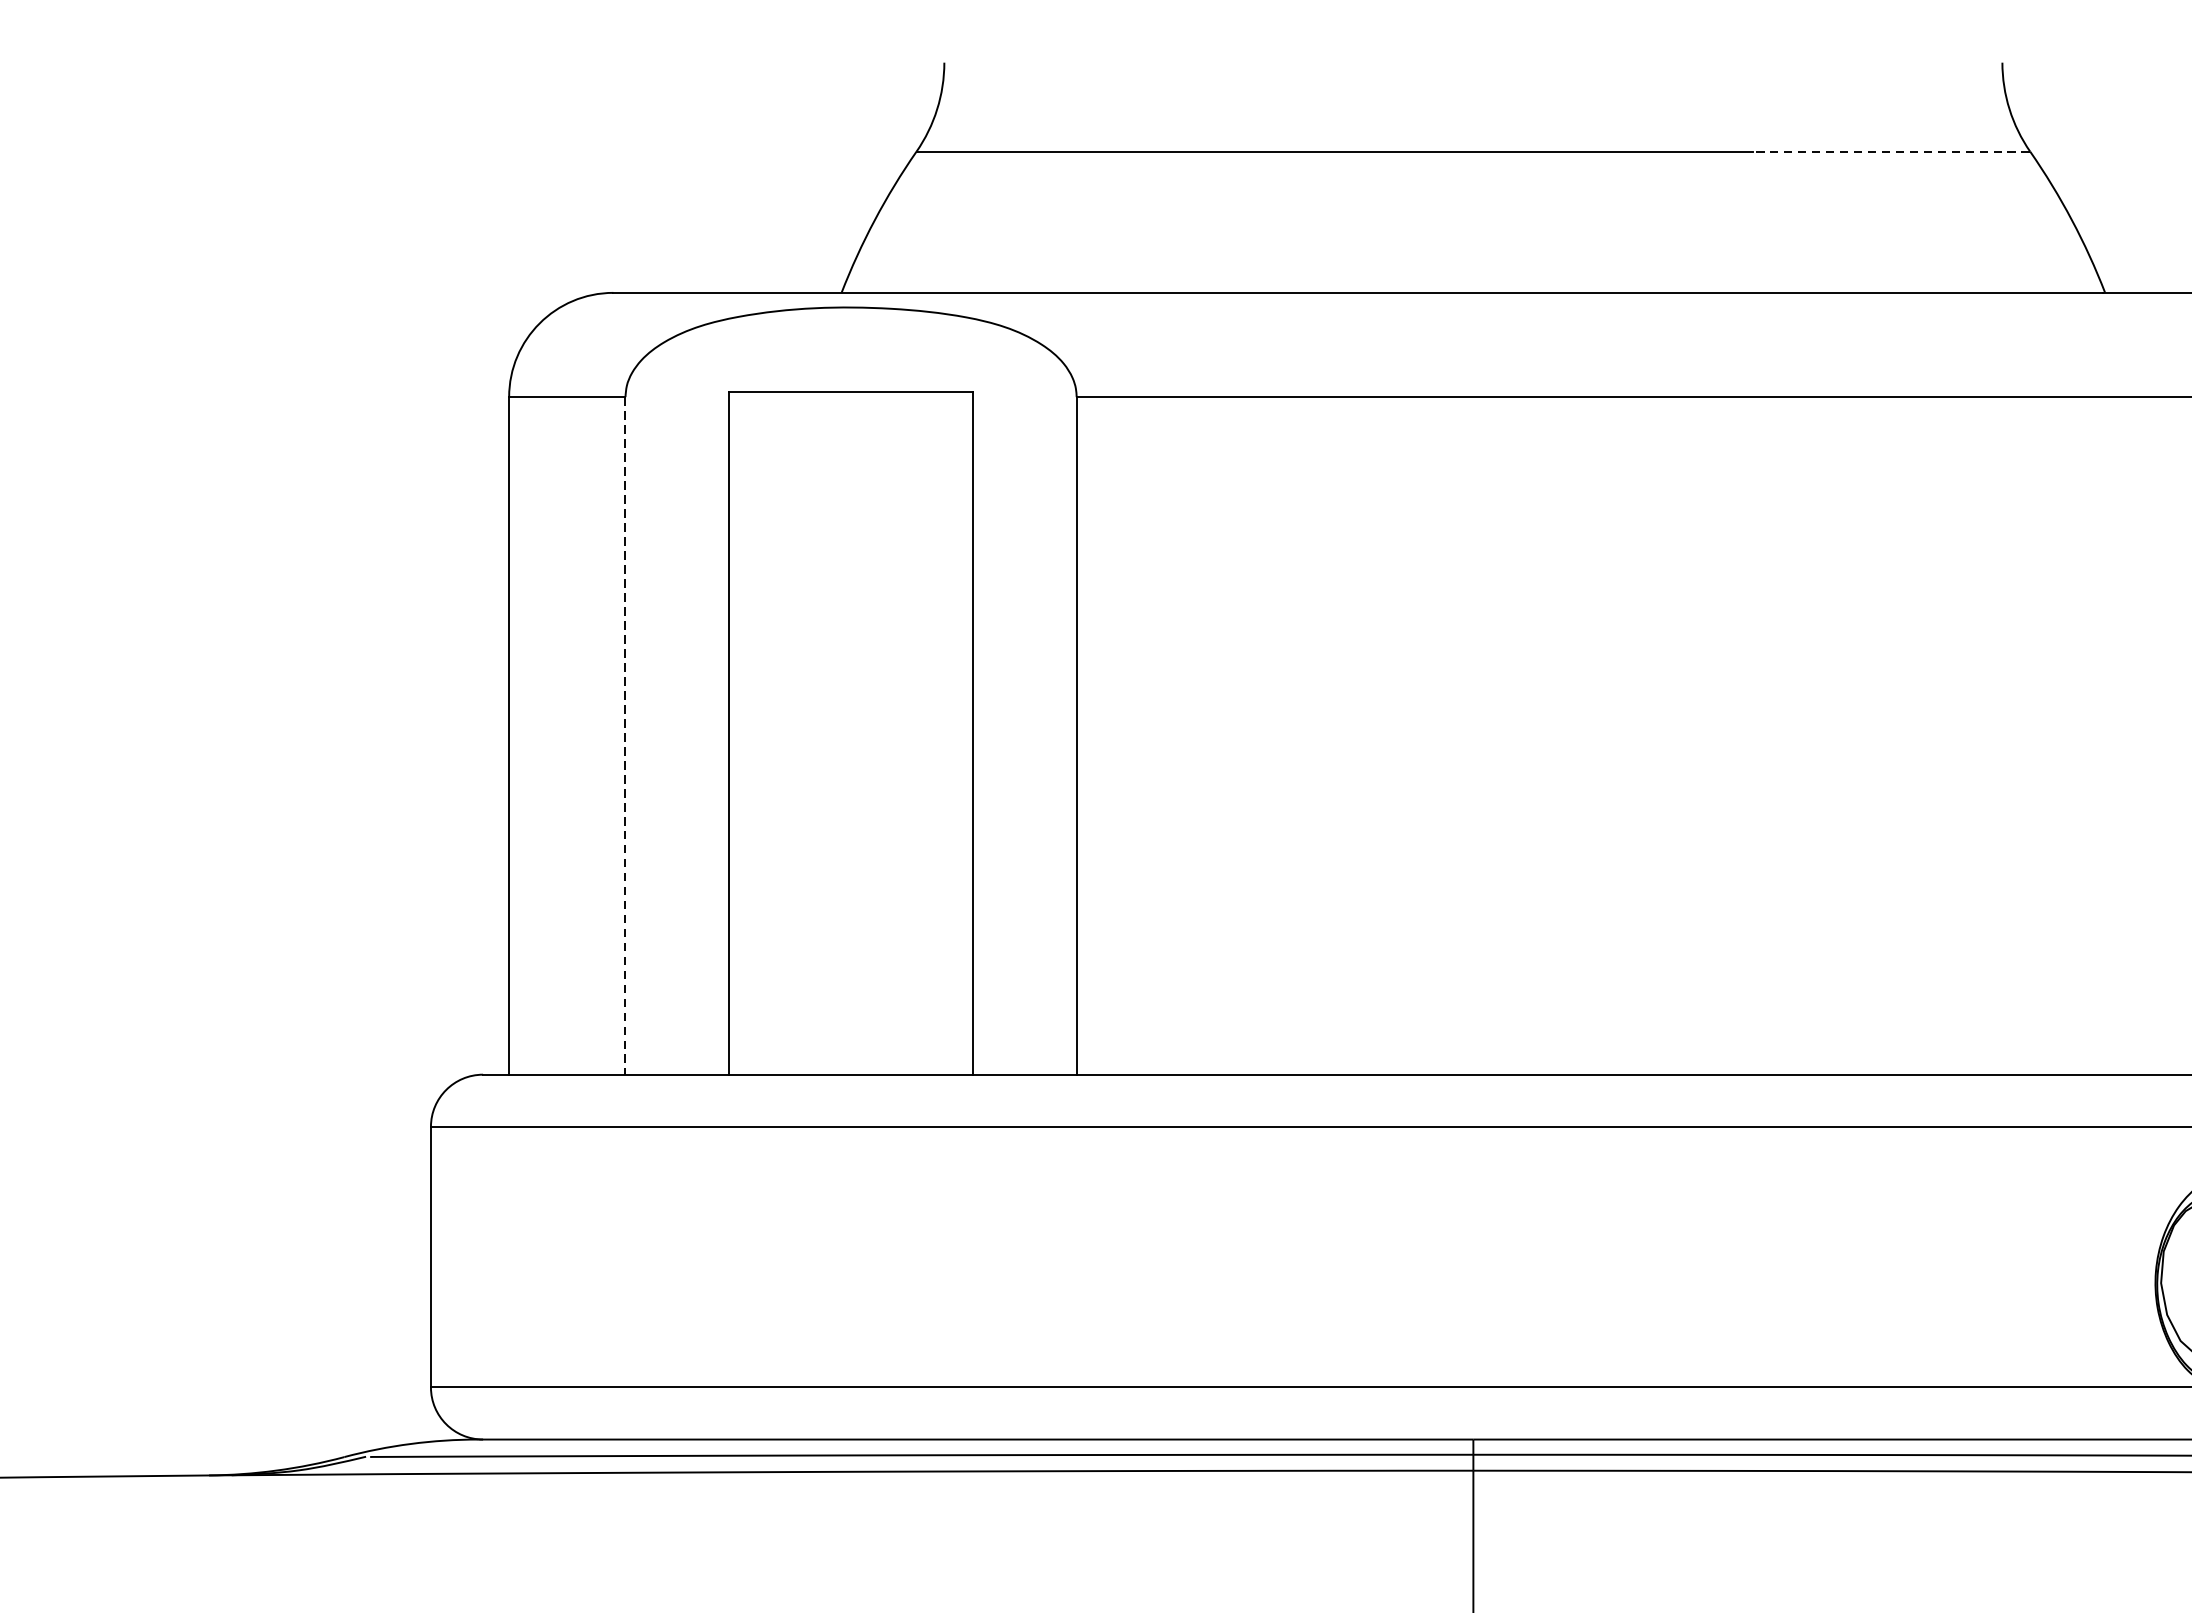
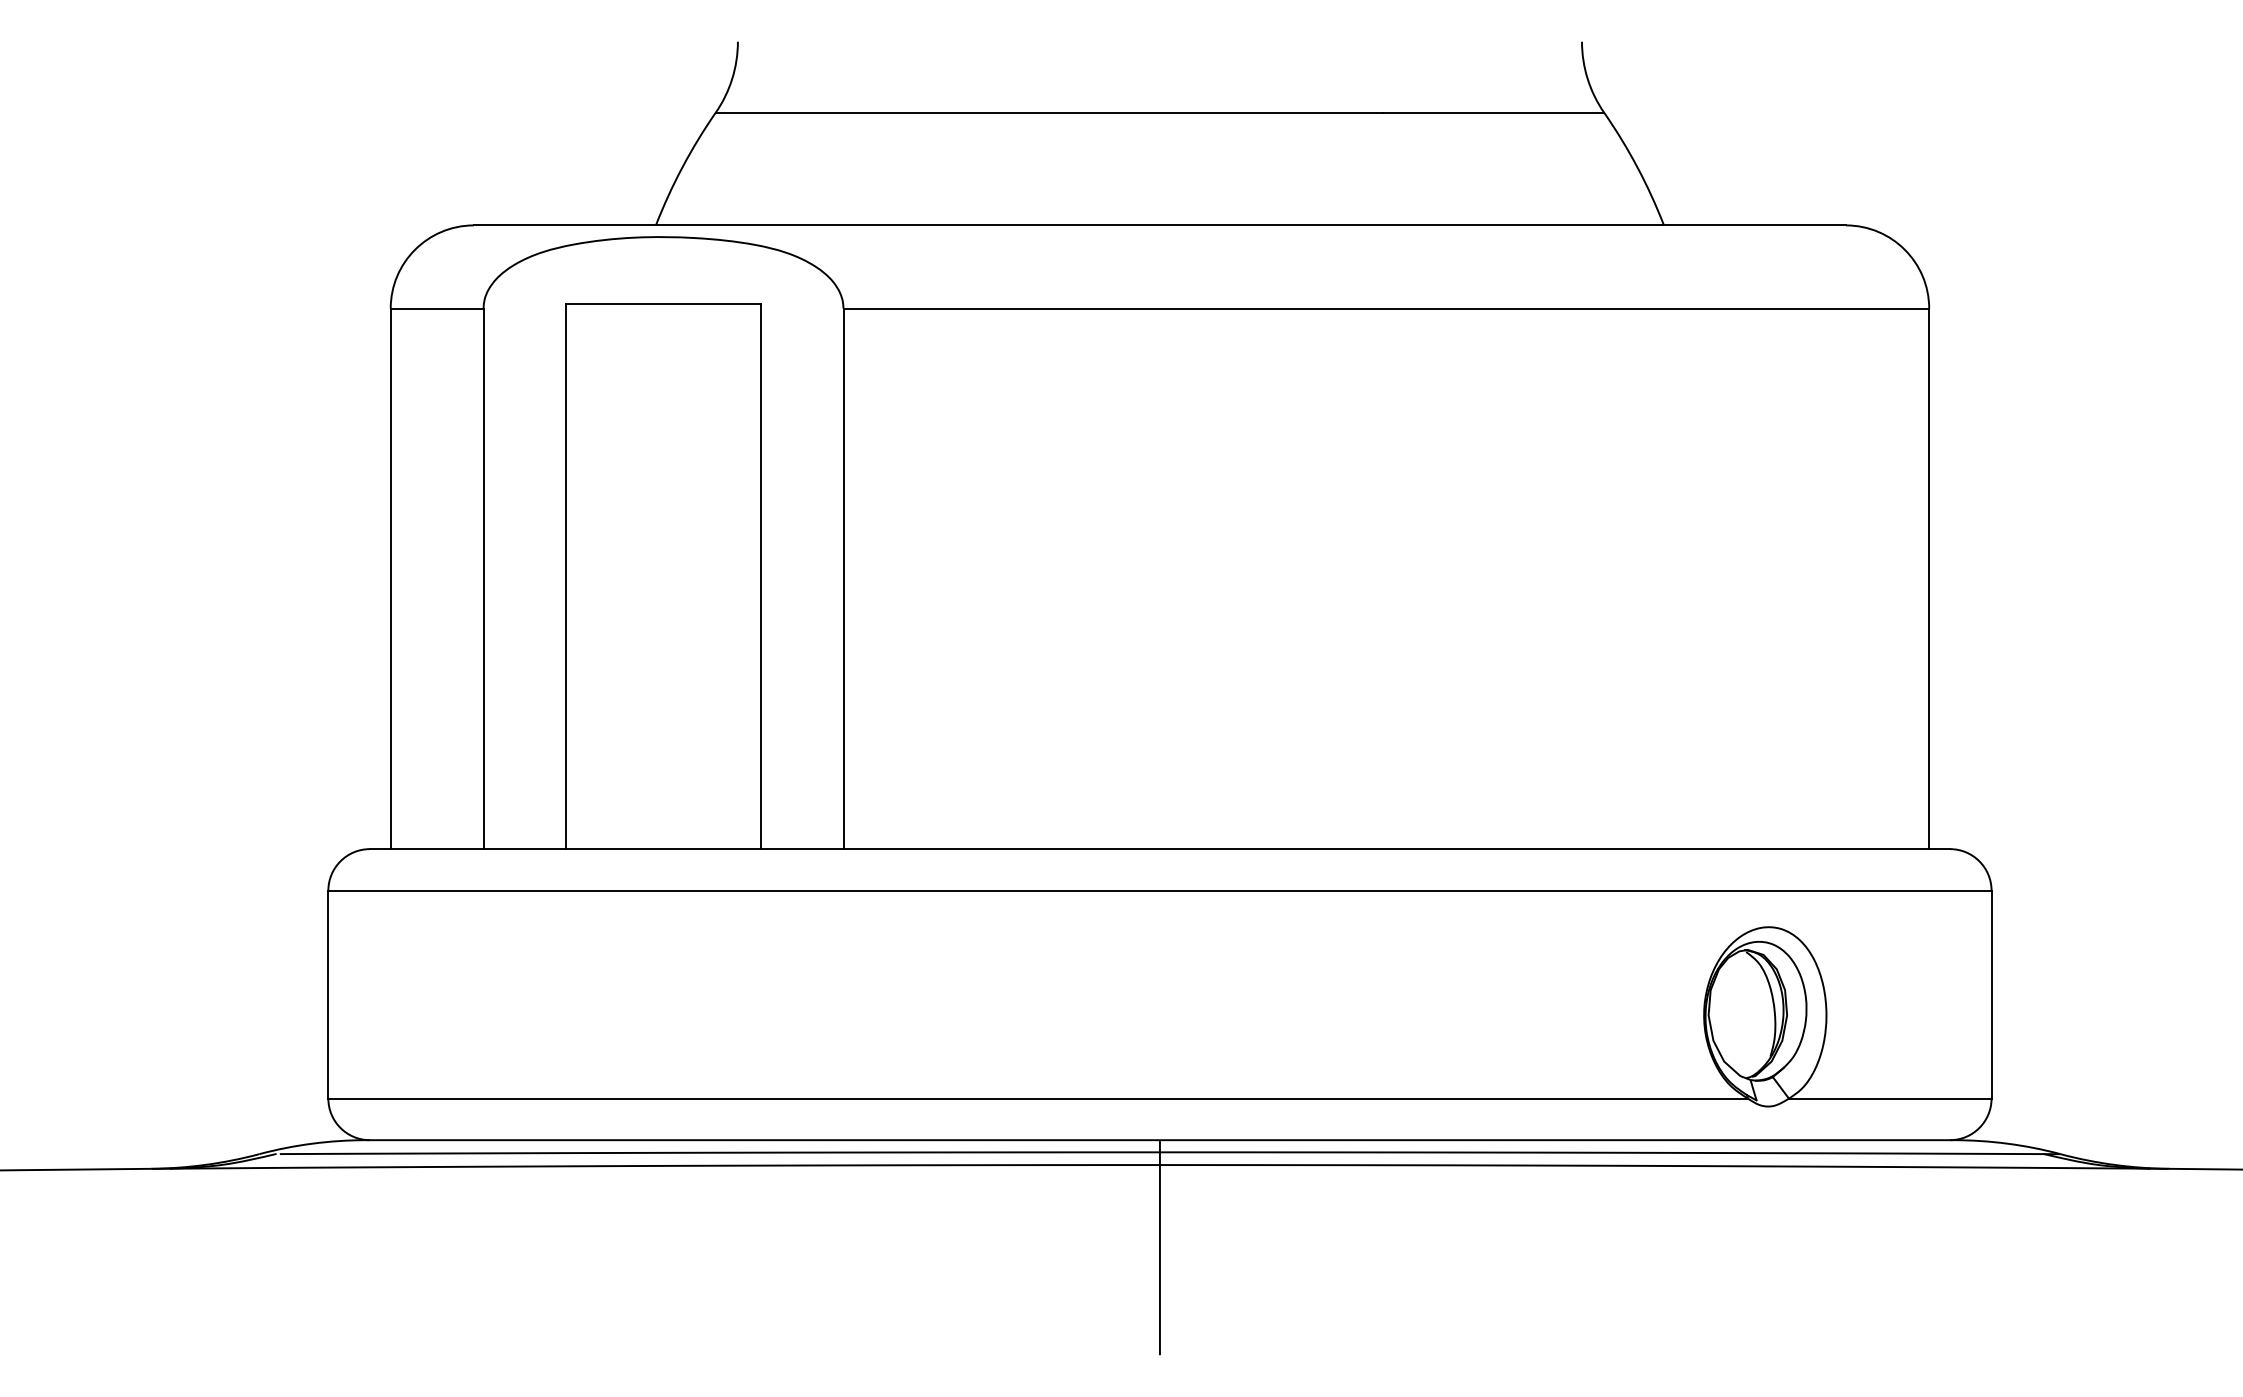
line: (1891, 151) -> (1493, 112), dashed -> solid
line: (625, 736) -> (483, 579), dashed -> solid

